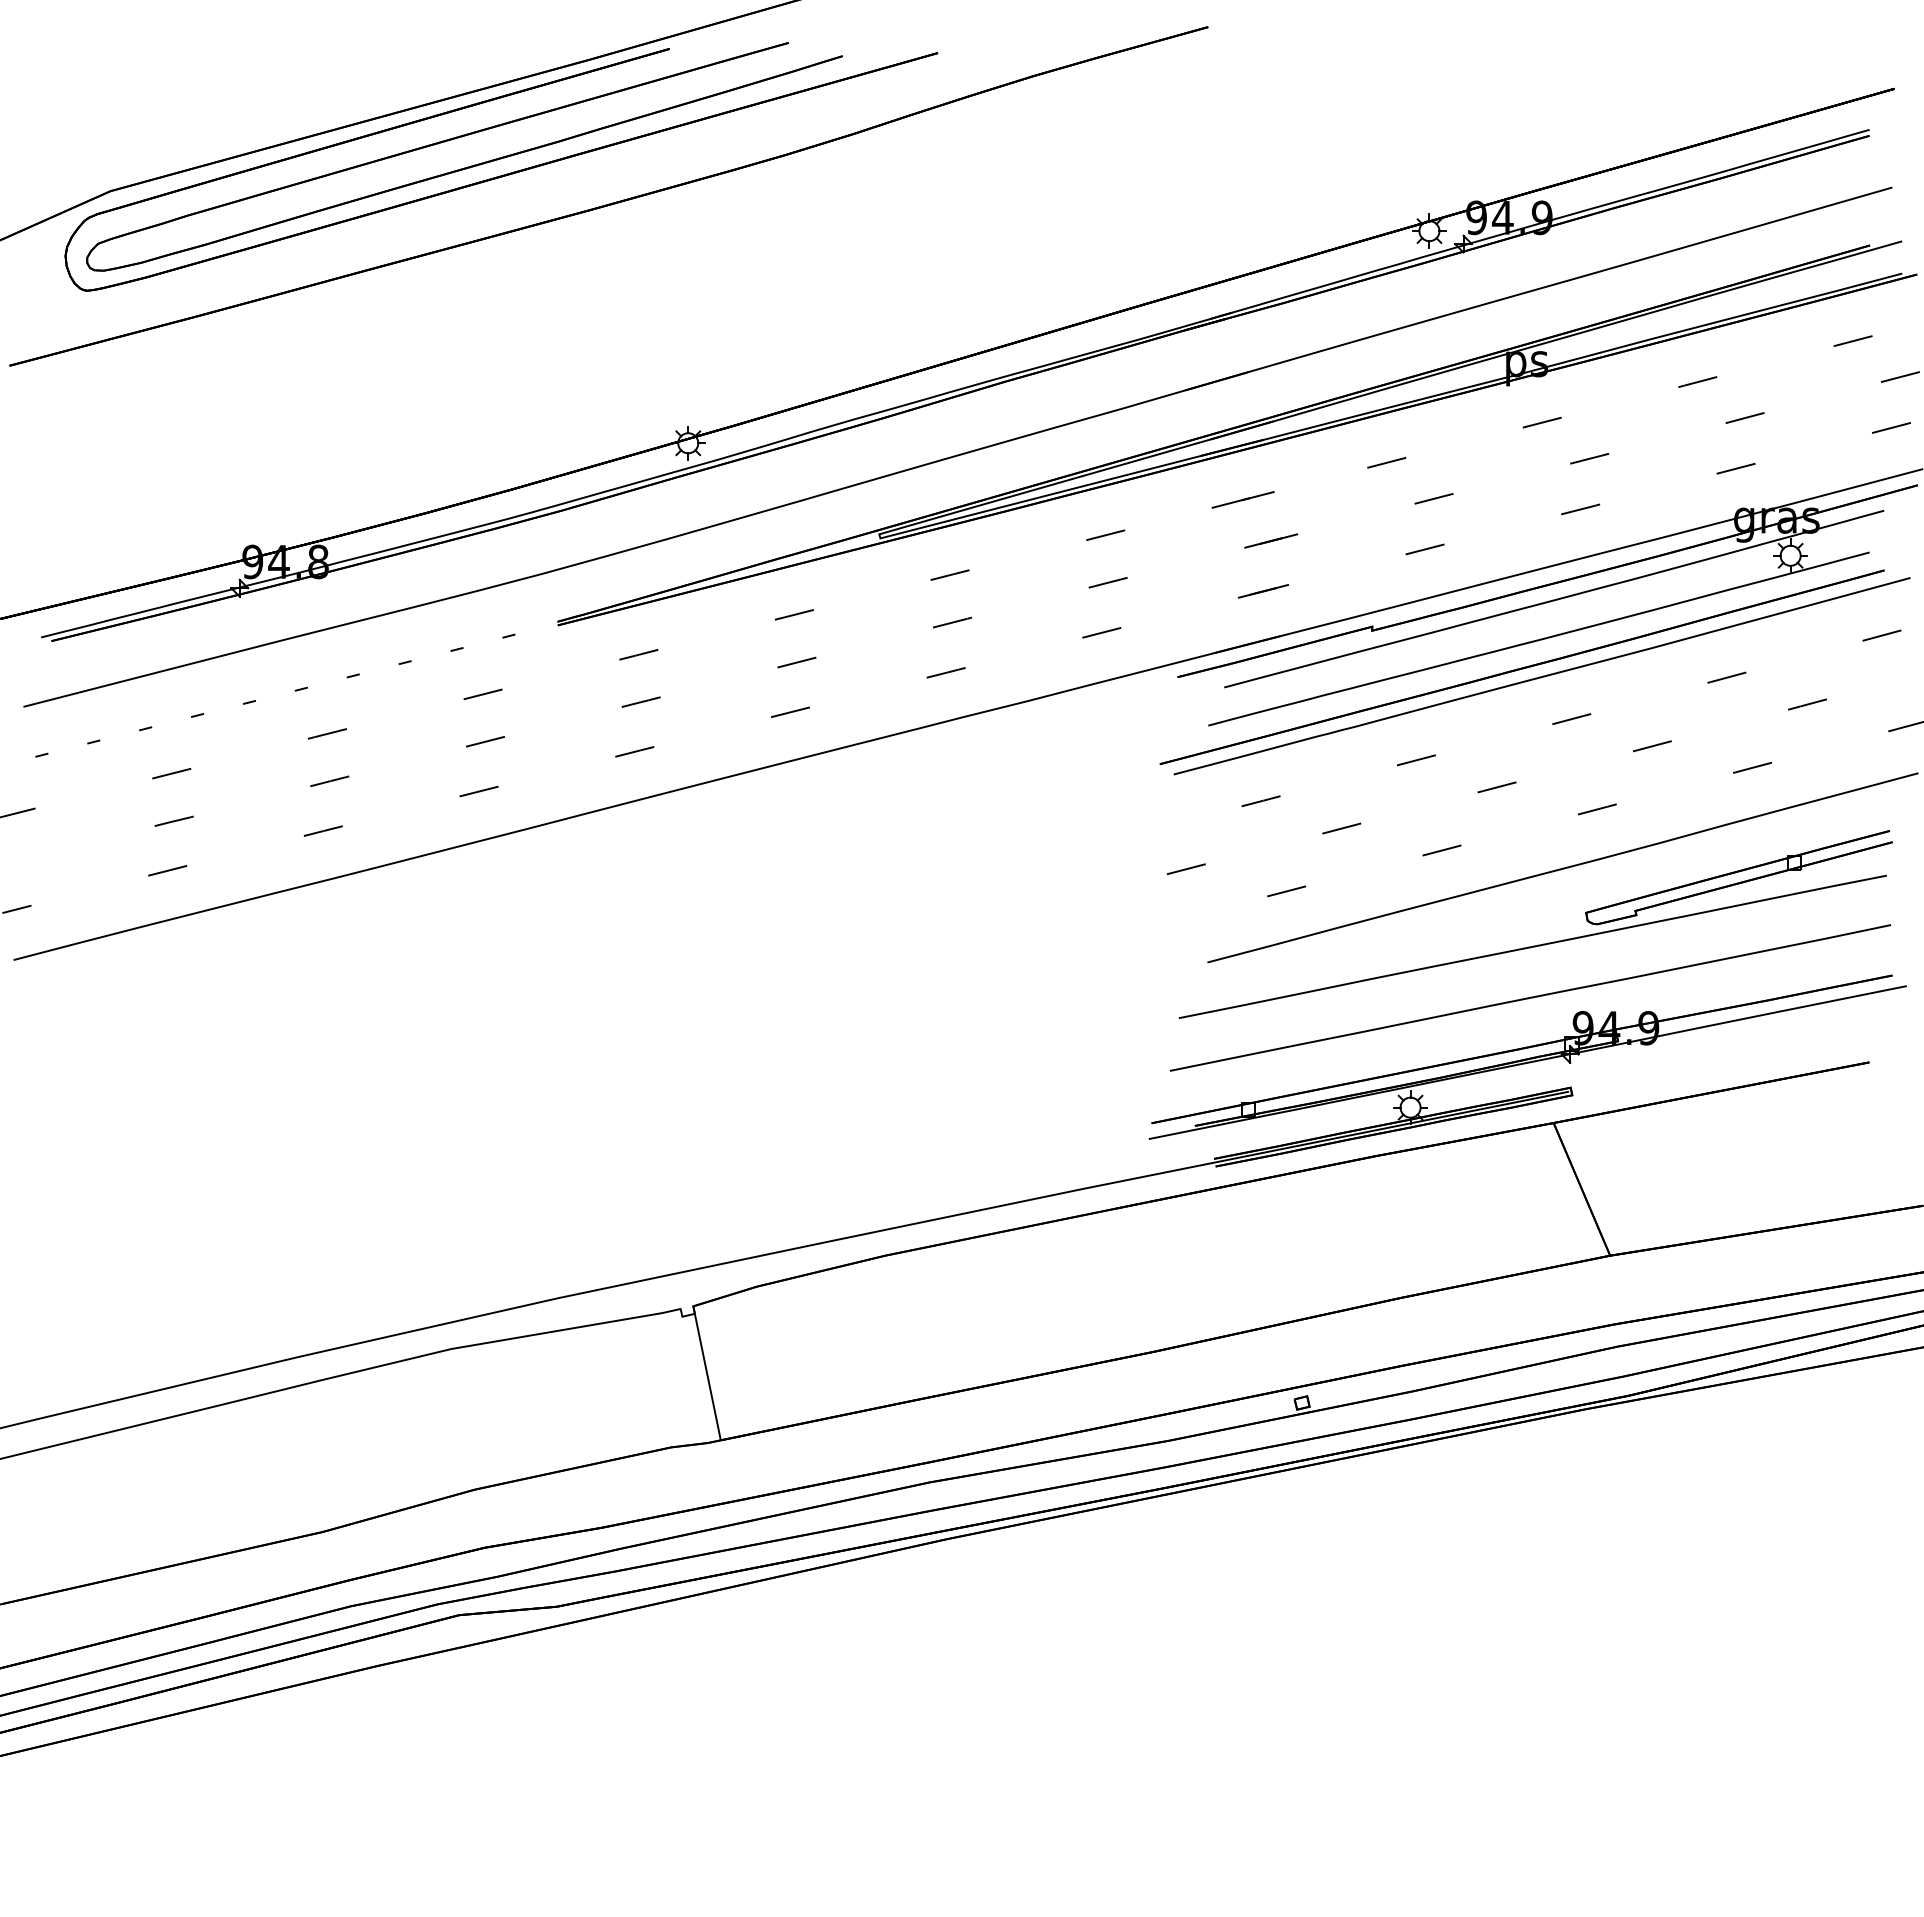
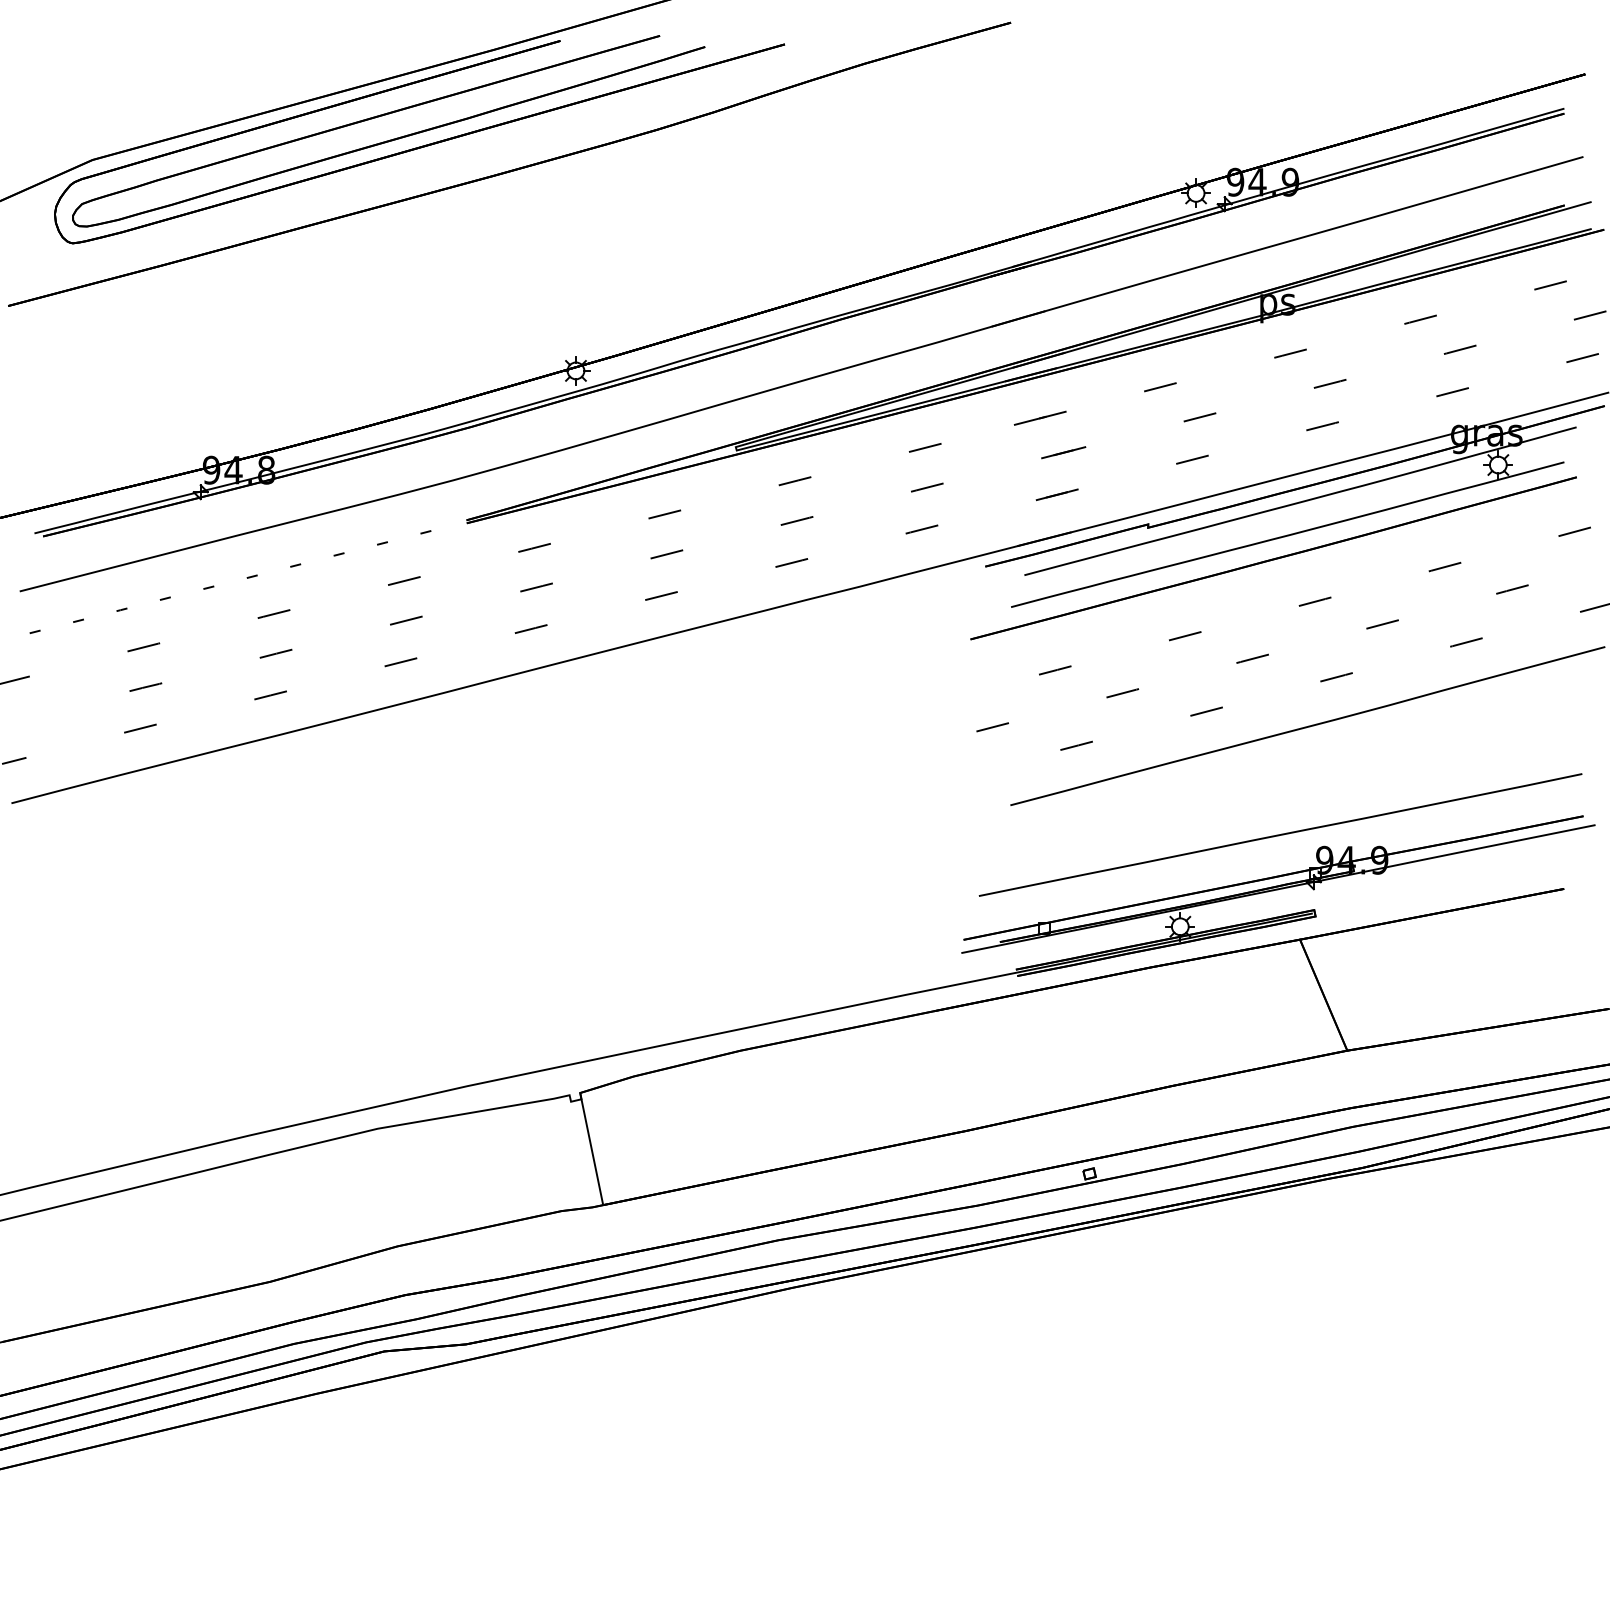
curve: (1541, 676) -> (1289, 566), removed
part: (1538, 944) -> (1287, 790), removed

